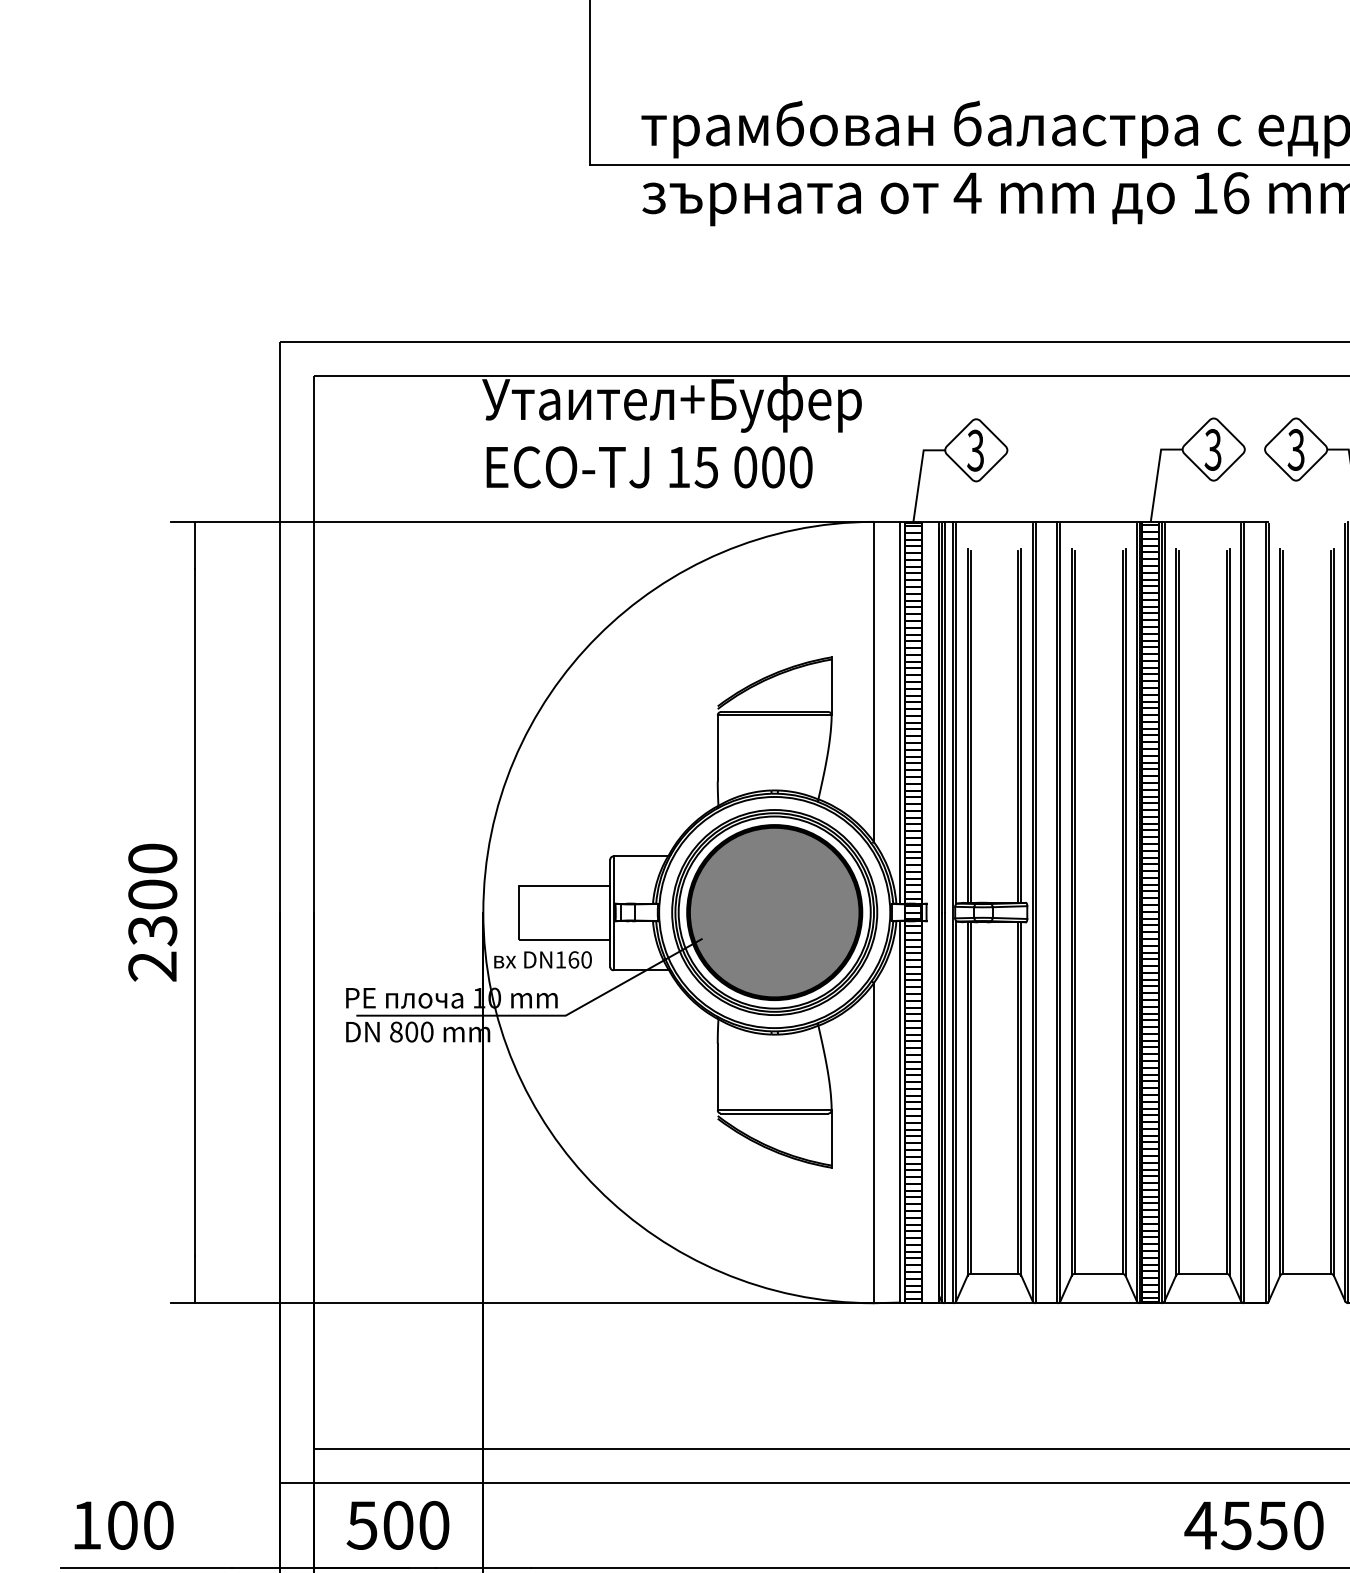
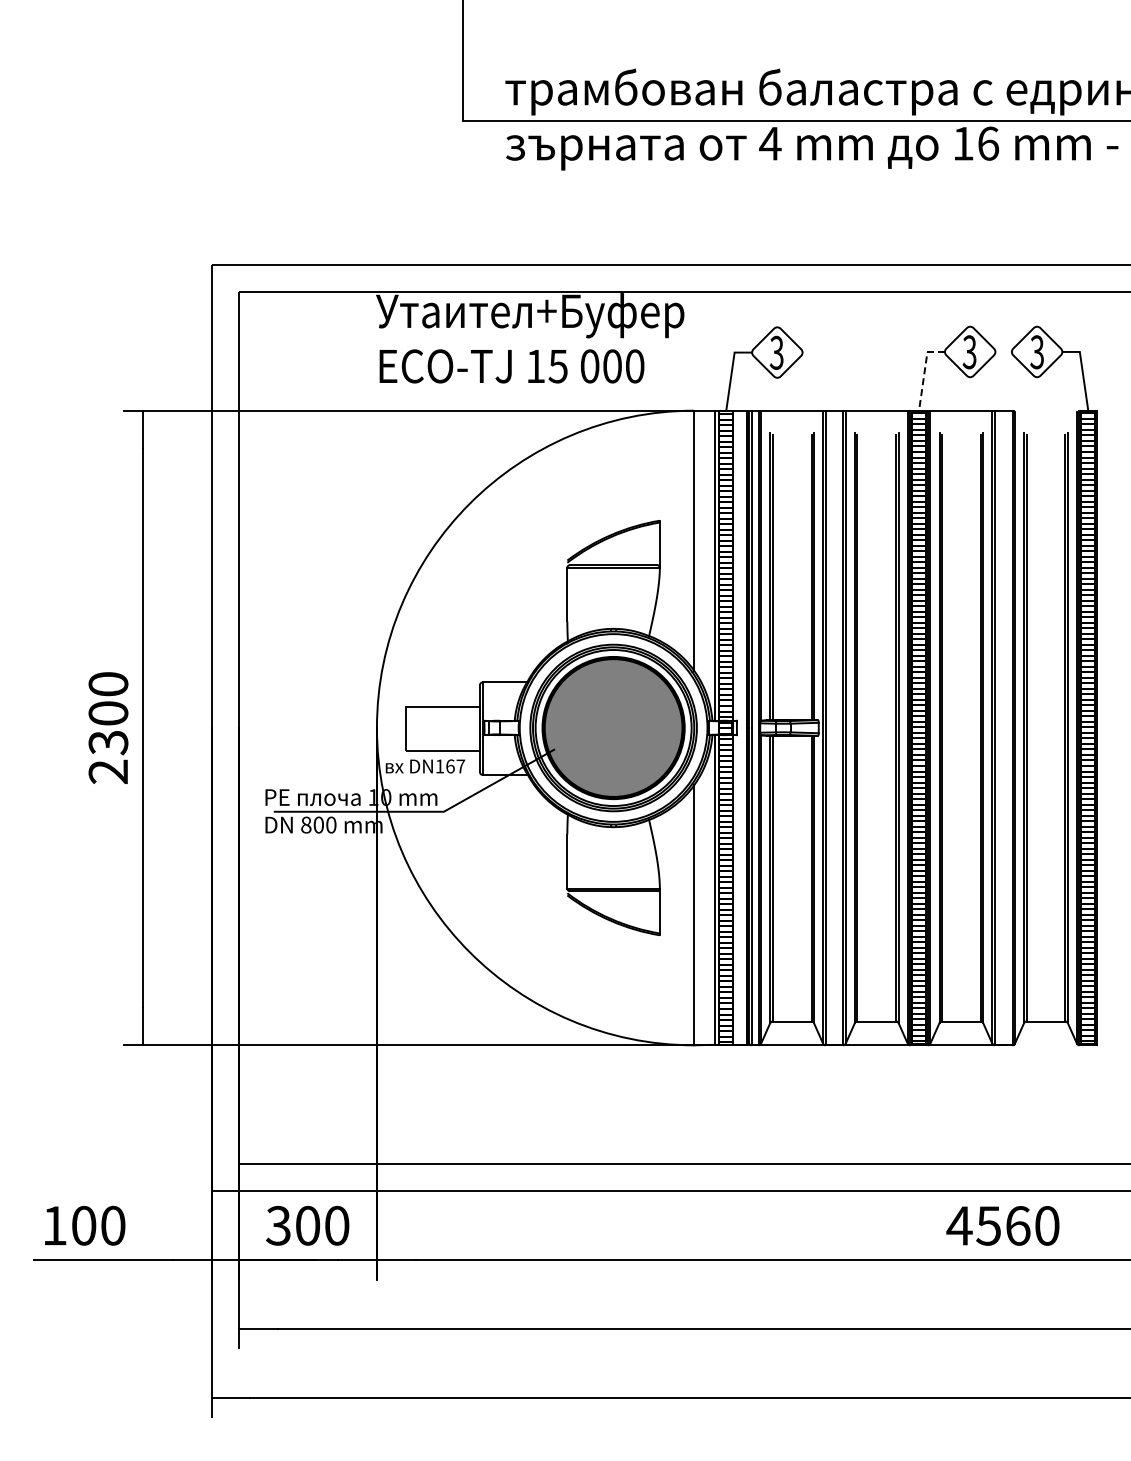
line: (1157, 474) -> (924, 372), solid -> dashed
text: (586, 959) -> (460, 766), DN160 -> DN167
text: (362, 1525) -> (278, 1225), 500 -> 300
text: (1271, 1525) -> (1017, 1225), 4550 -> 4560

